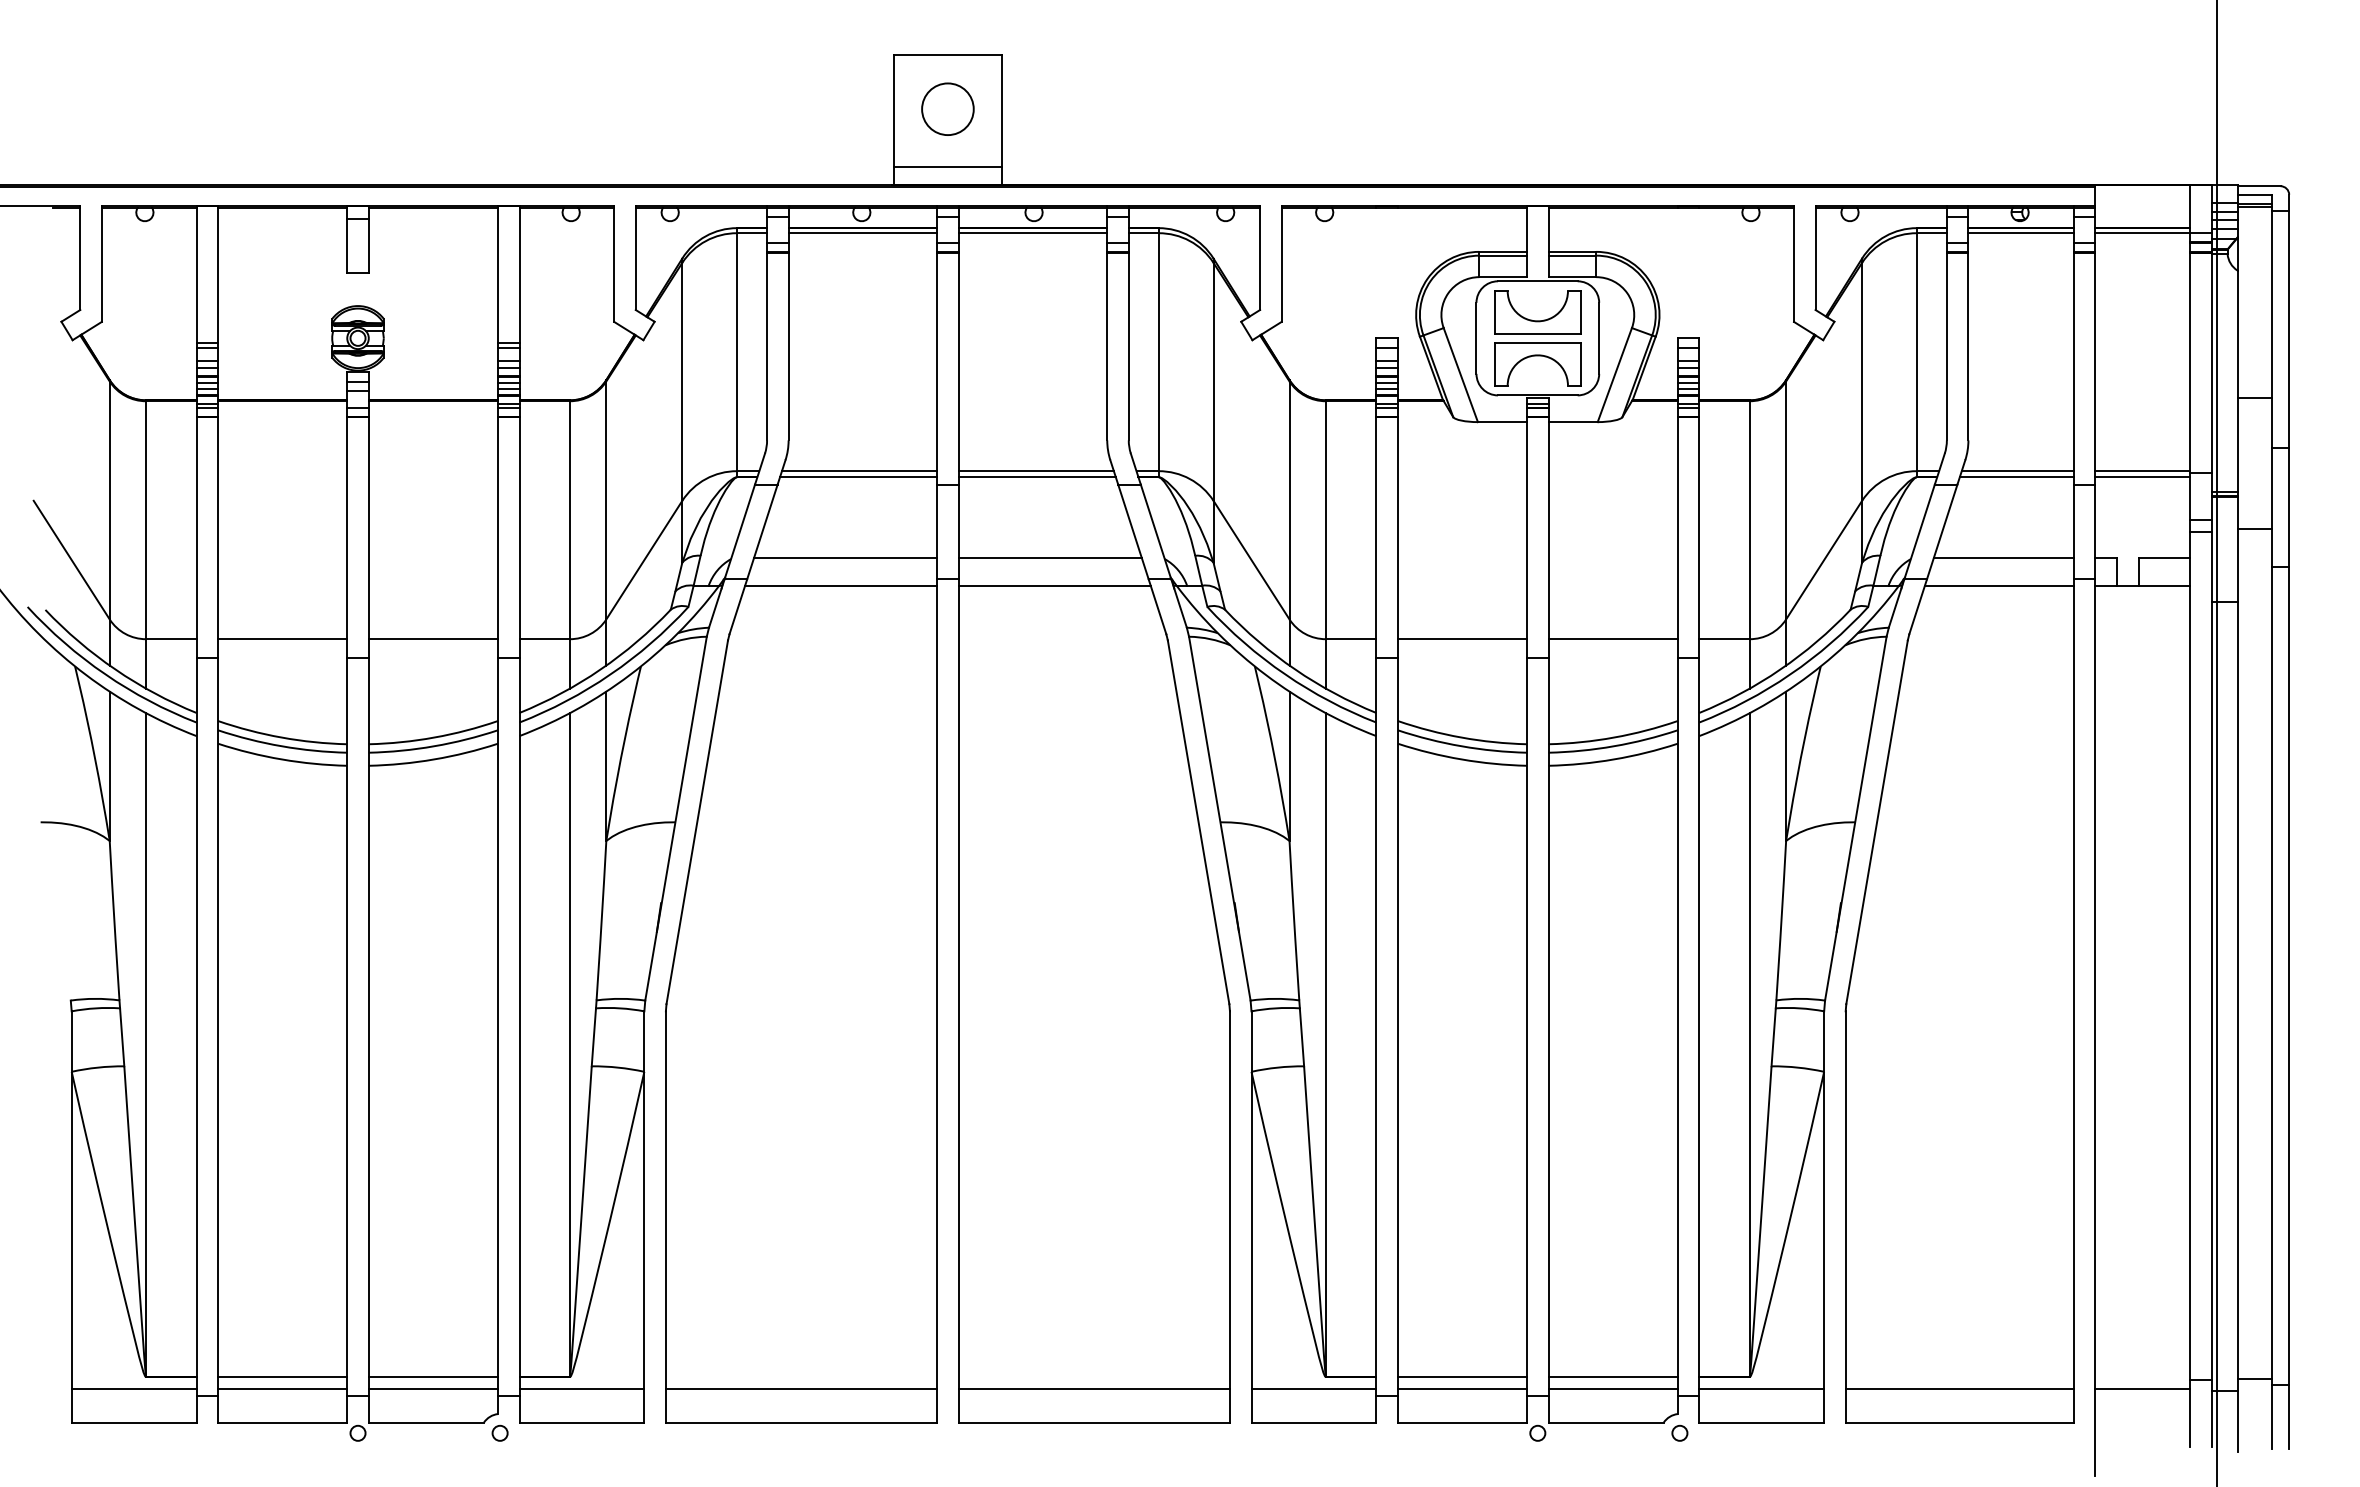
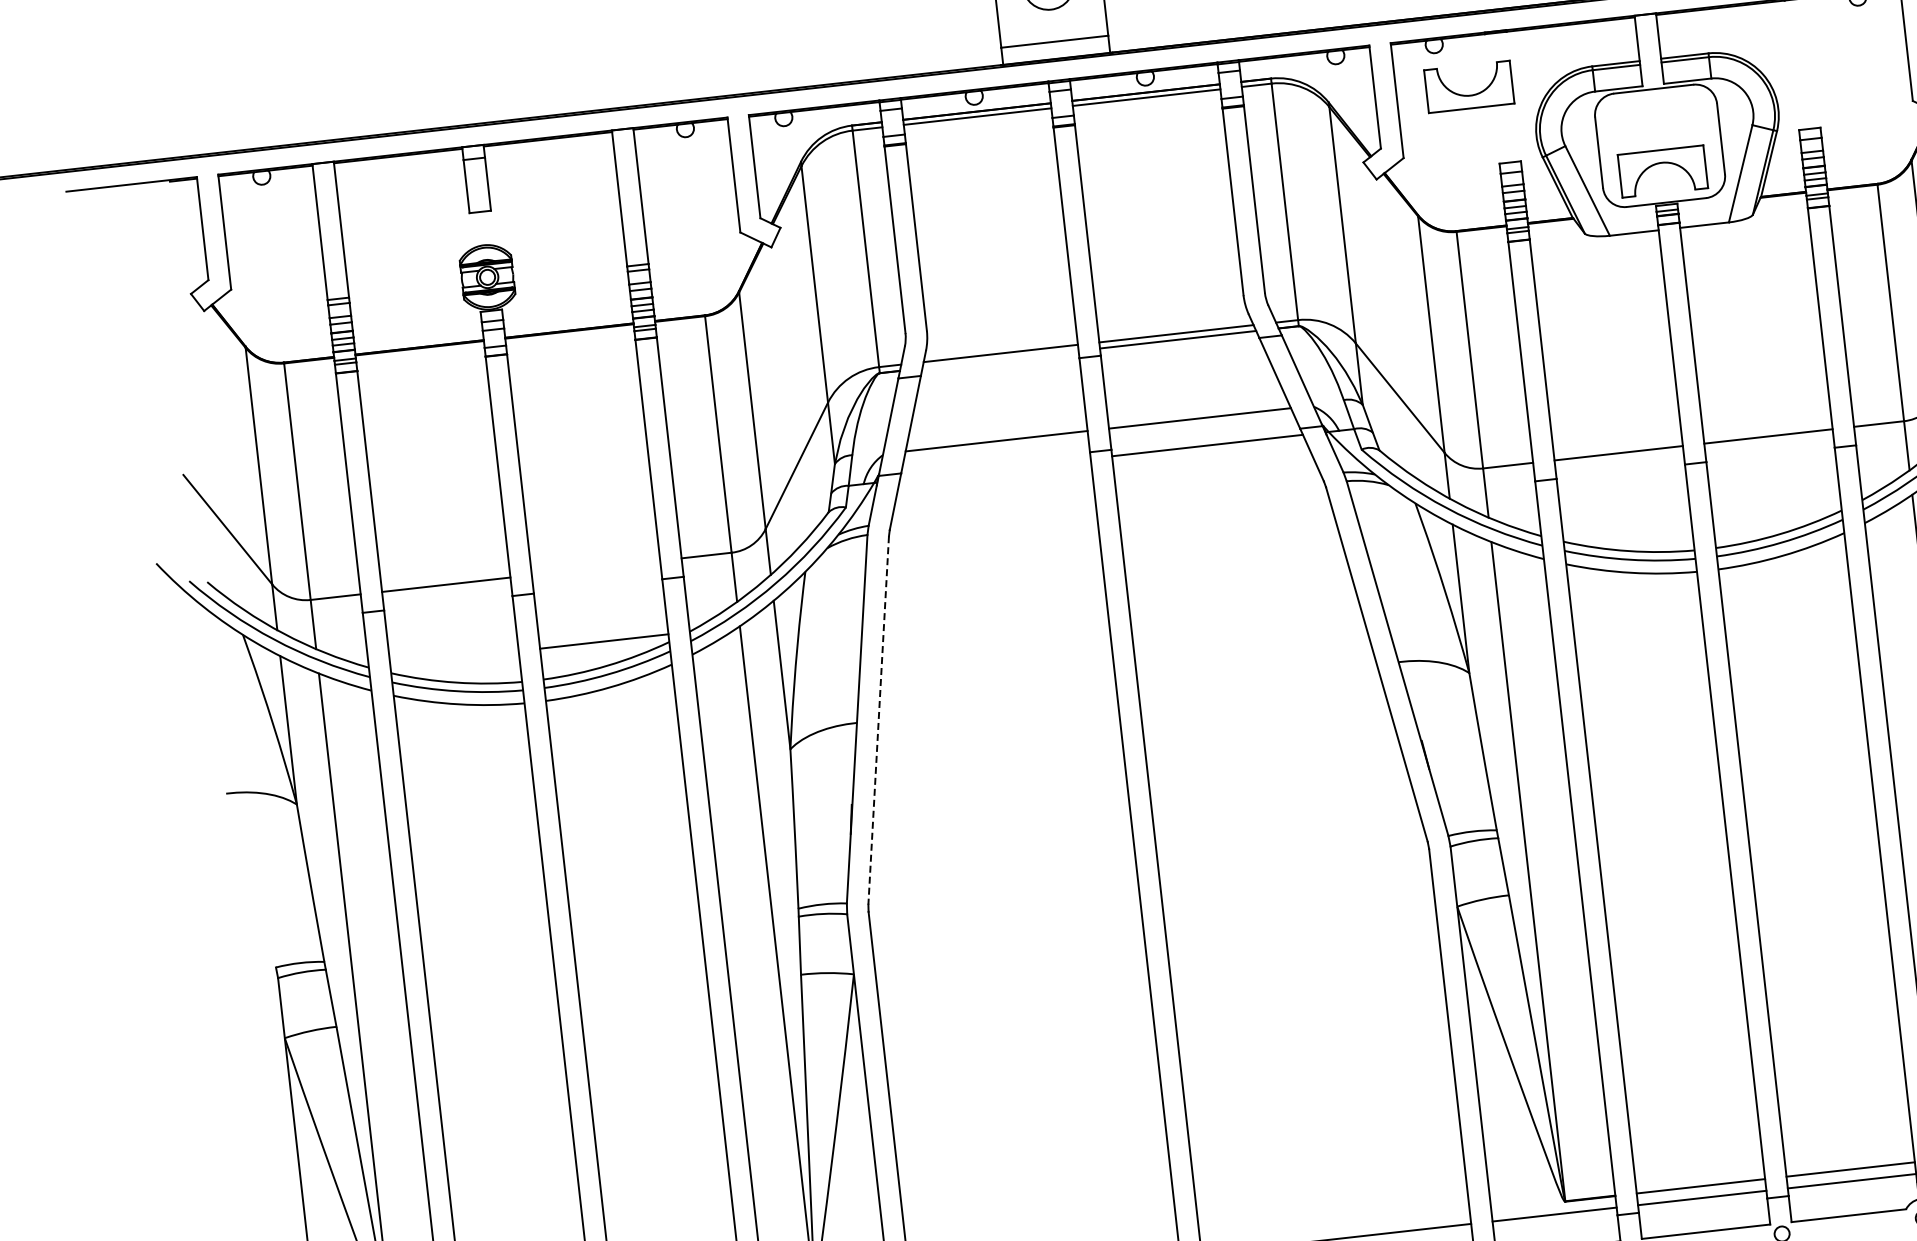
part: (1537, 320) -> (1469, 94), moved
line: (858, 477) -> (1000, 359), removed
line: (841, 585) -> (995, 469), removed
line: (432, 639) -> (603, 641), moved
line: (697, 822) -> (878, 720), solid -> dashed

